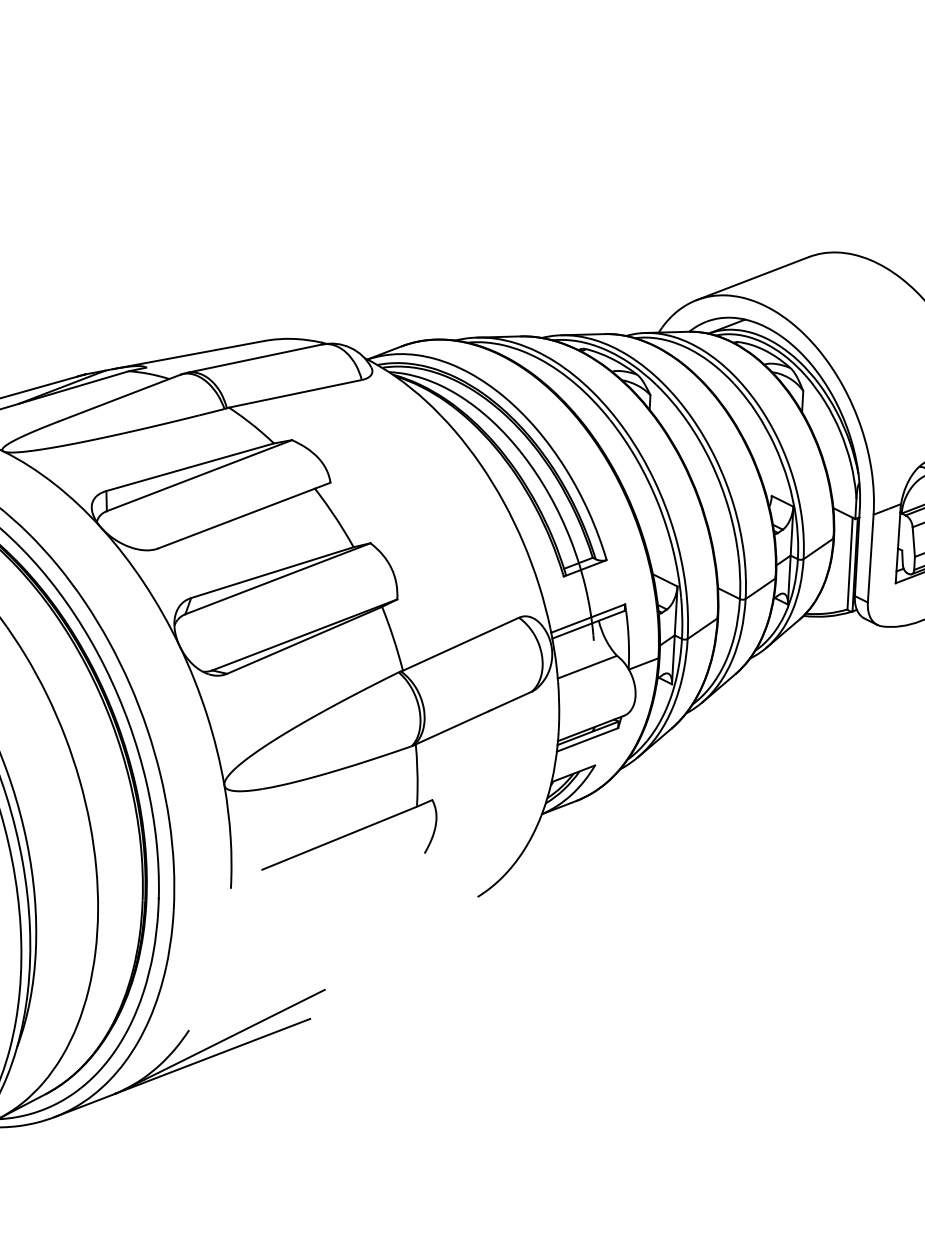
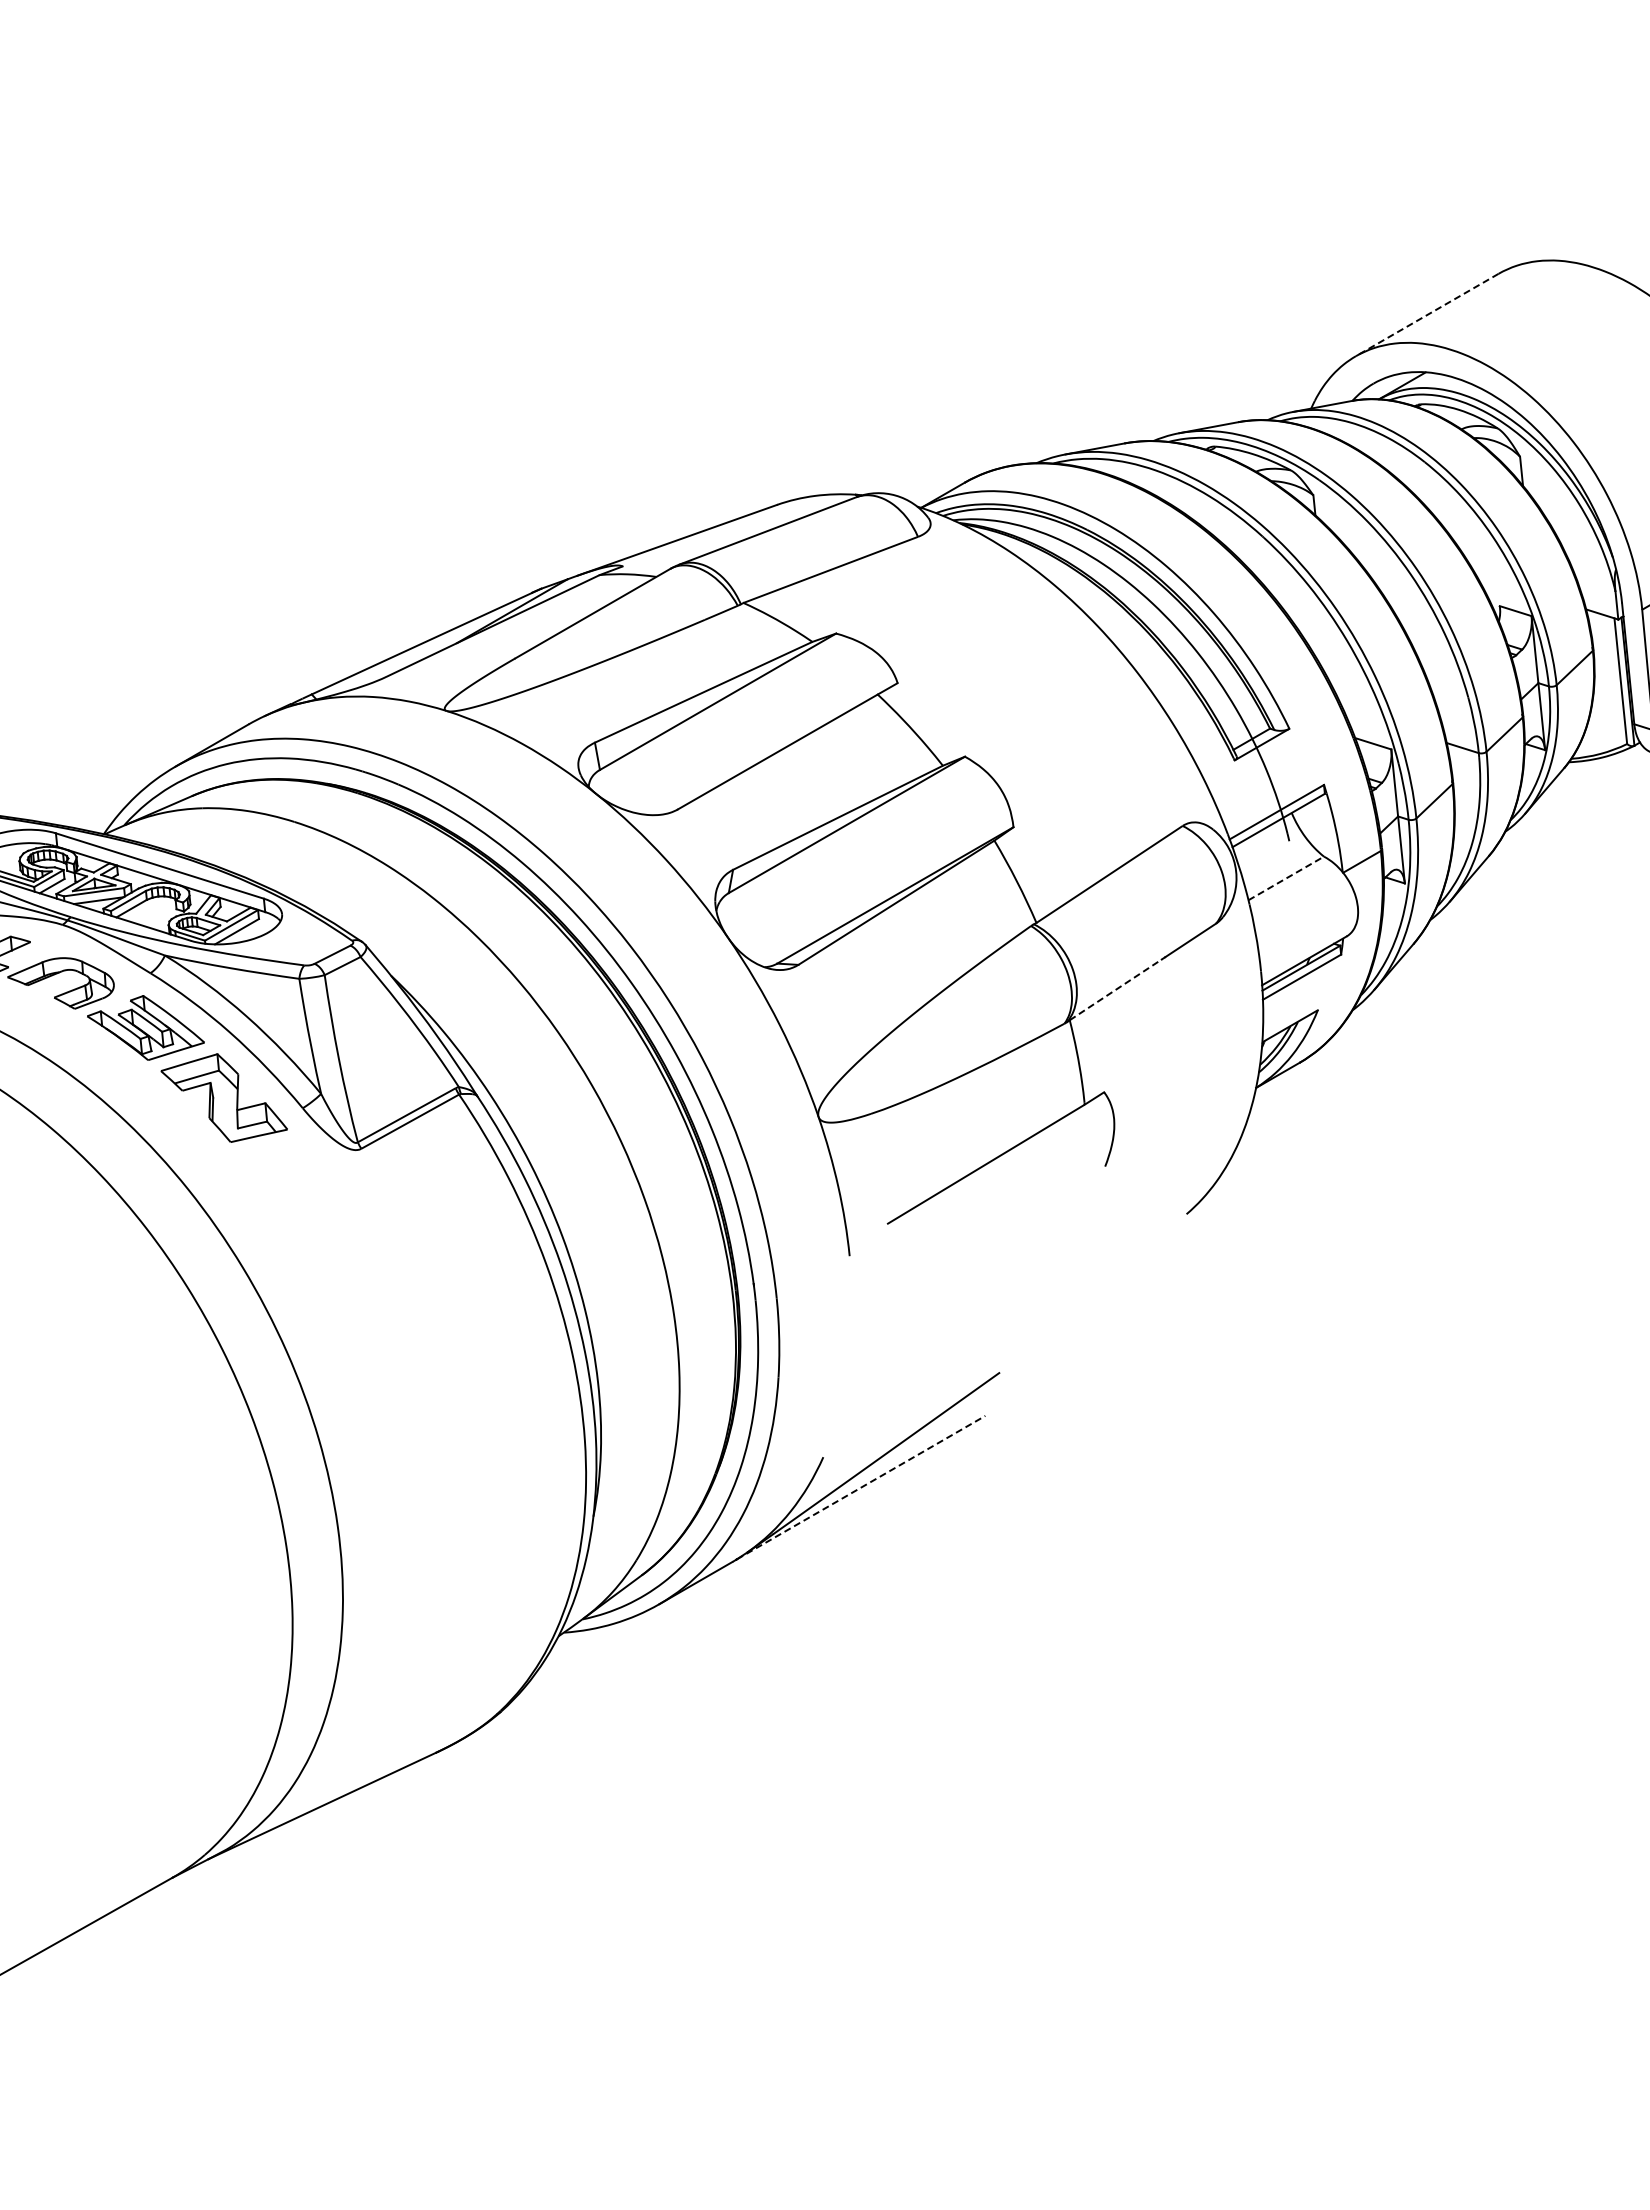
line: (752, 278) -> (1426, 315), solid -> dashed
line: (587, 667) -> (1286, 878), solid -> dashed
line: (452, 727) -> (1116, 989), solid -> dashed
line: (213, 1056) -> (861, 1487), solid -> dashed

